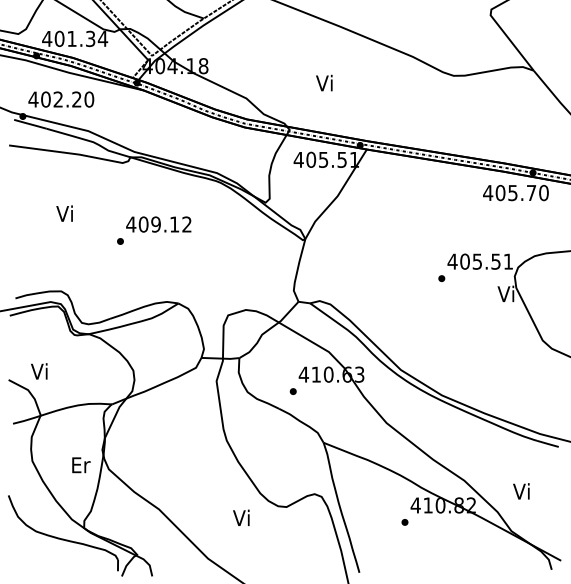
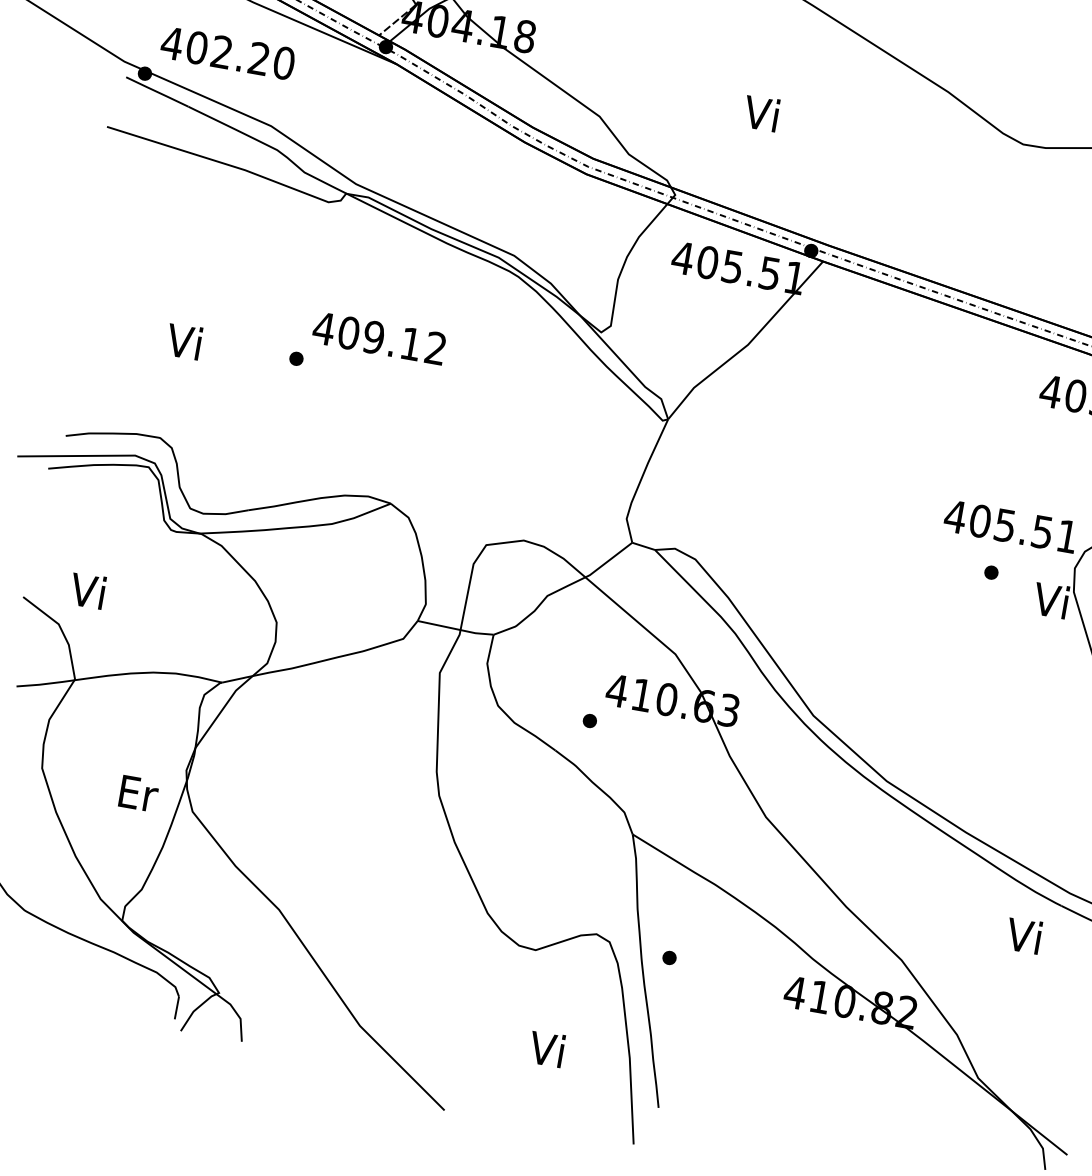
text: (64, 213) -> (183, 341), moved
part: (441, 278) -> (990, 572), moved
text: (521, 491) -> (1023, 935), moved
text: (241, 517) -> (547, 1048), moved
part: (404, 522) -> (668, 957), moved

